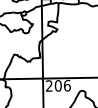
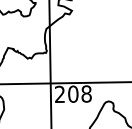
text: (66, 85) -> (85, 93), 206 -> 208

